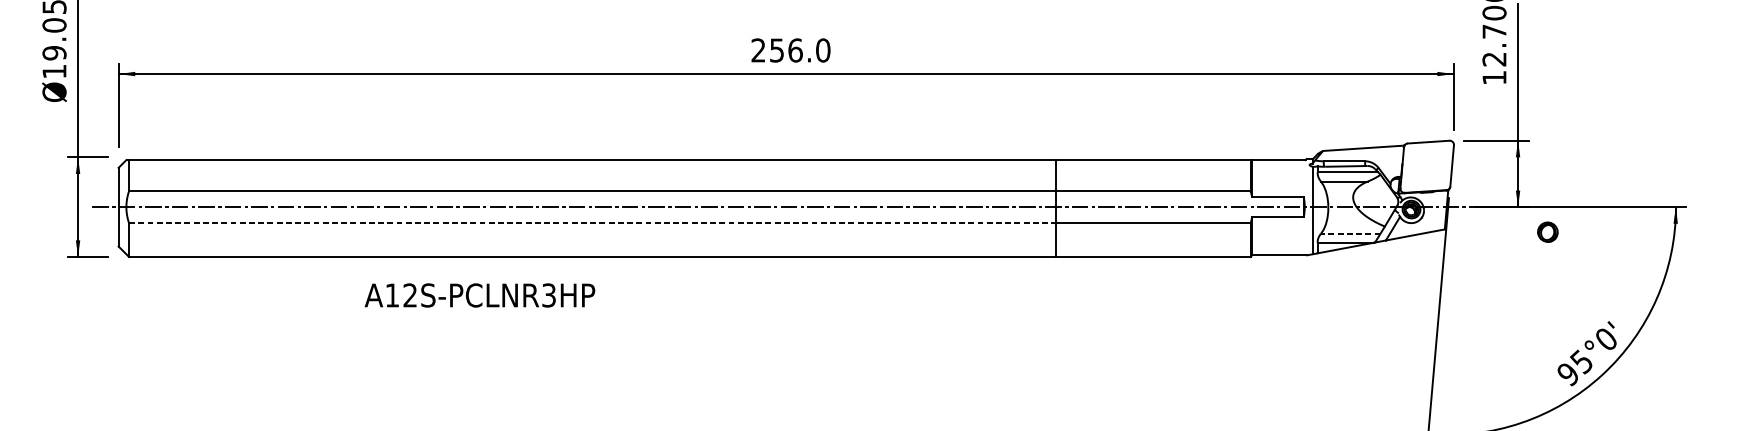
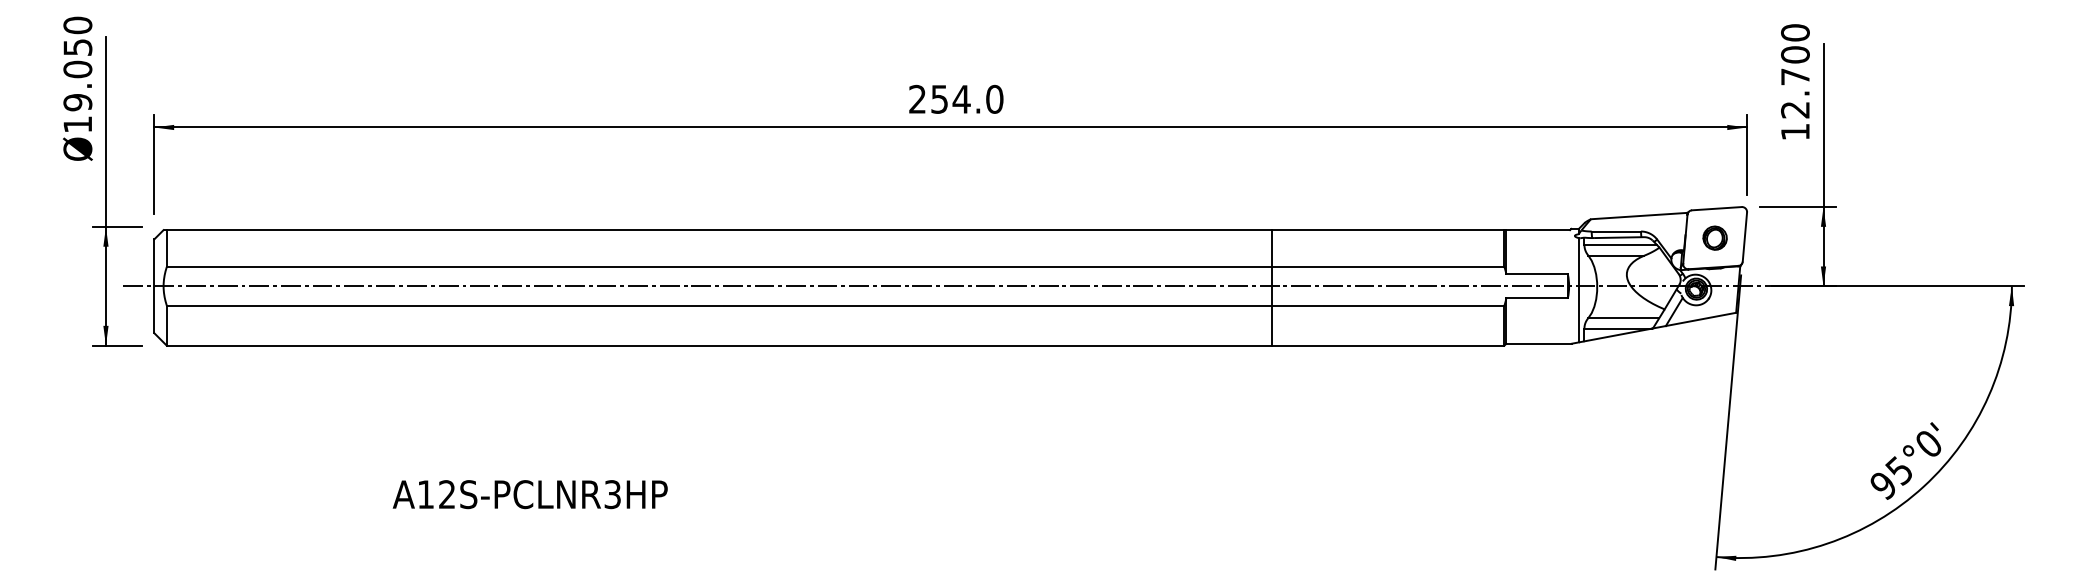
text: (795, 49) -> (961, 98), 256.0 -> 254.0
line: (592, 223) -> (719, 305), dashed -> solid
part: (1547, 231) -> (1714, 237), moved
line: (1350, 234) -> (1623, 318), dashed -> solid
text: (479, 295) -> (529, 494), moved

